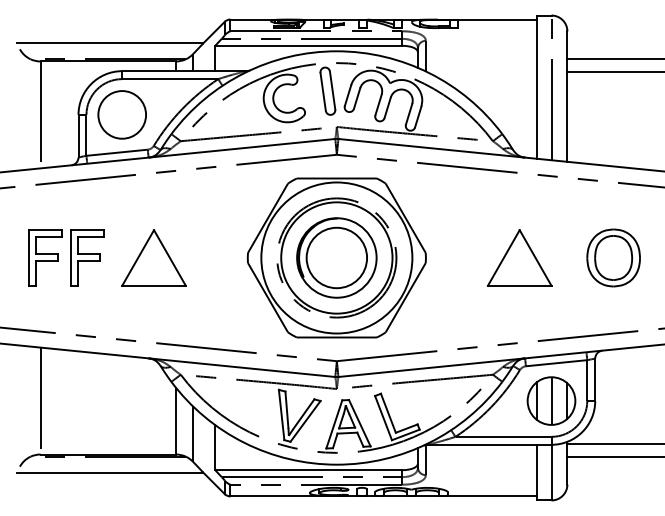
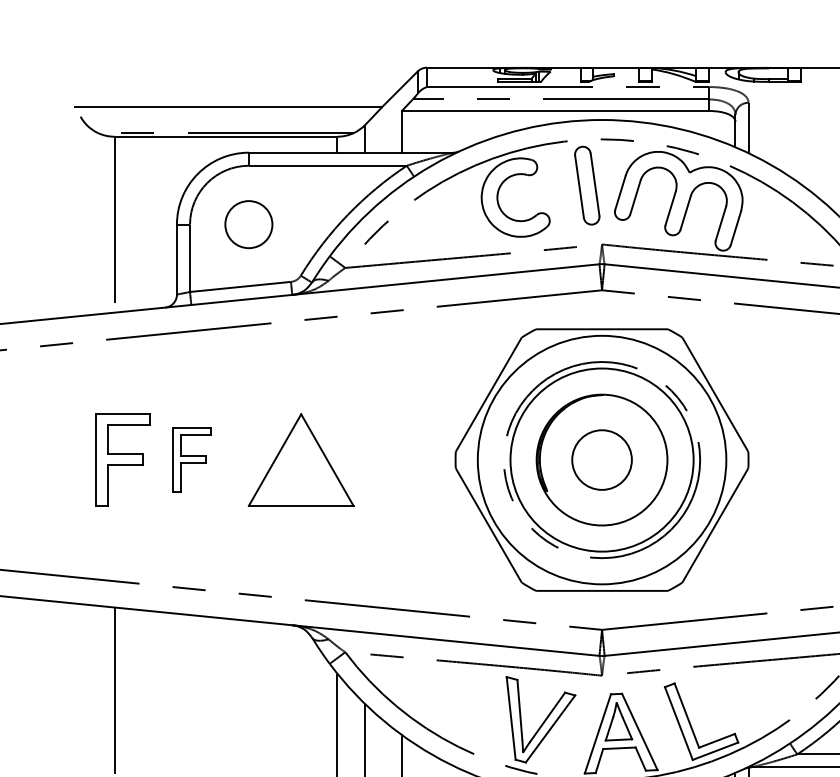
circle: (122, 114) -> (249, 223), size x0.6
part: (87, 257) -> (191, 459), size x0.7
circle: (336, 257) -> (601, 459), size x0.6

